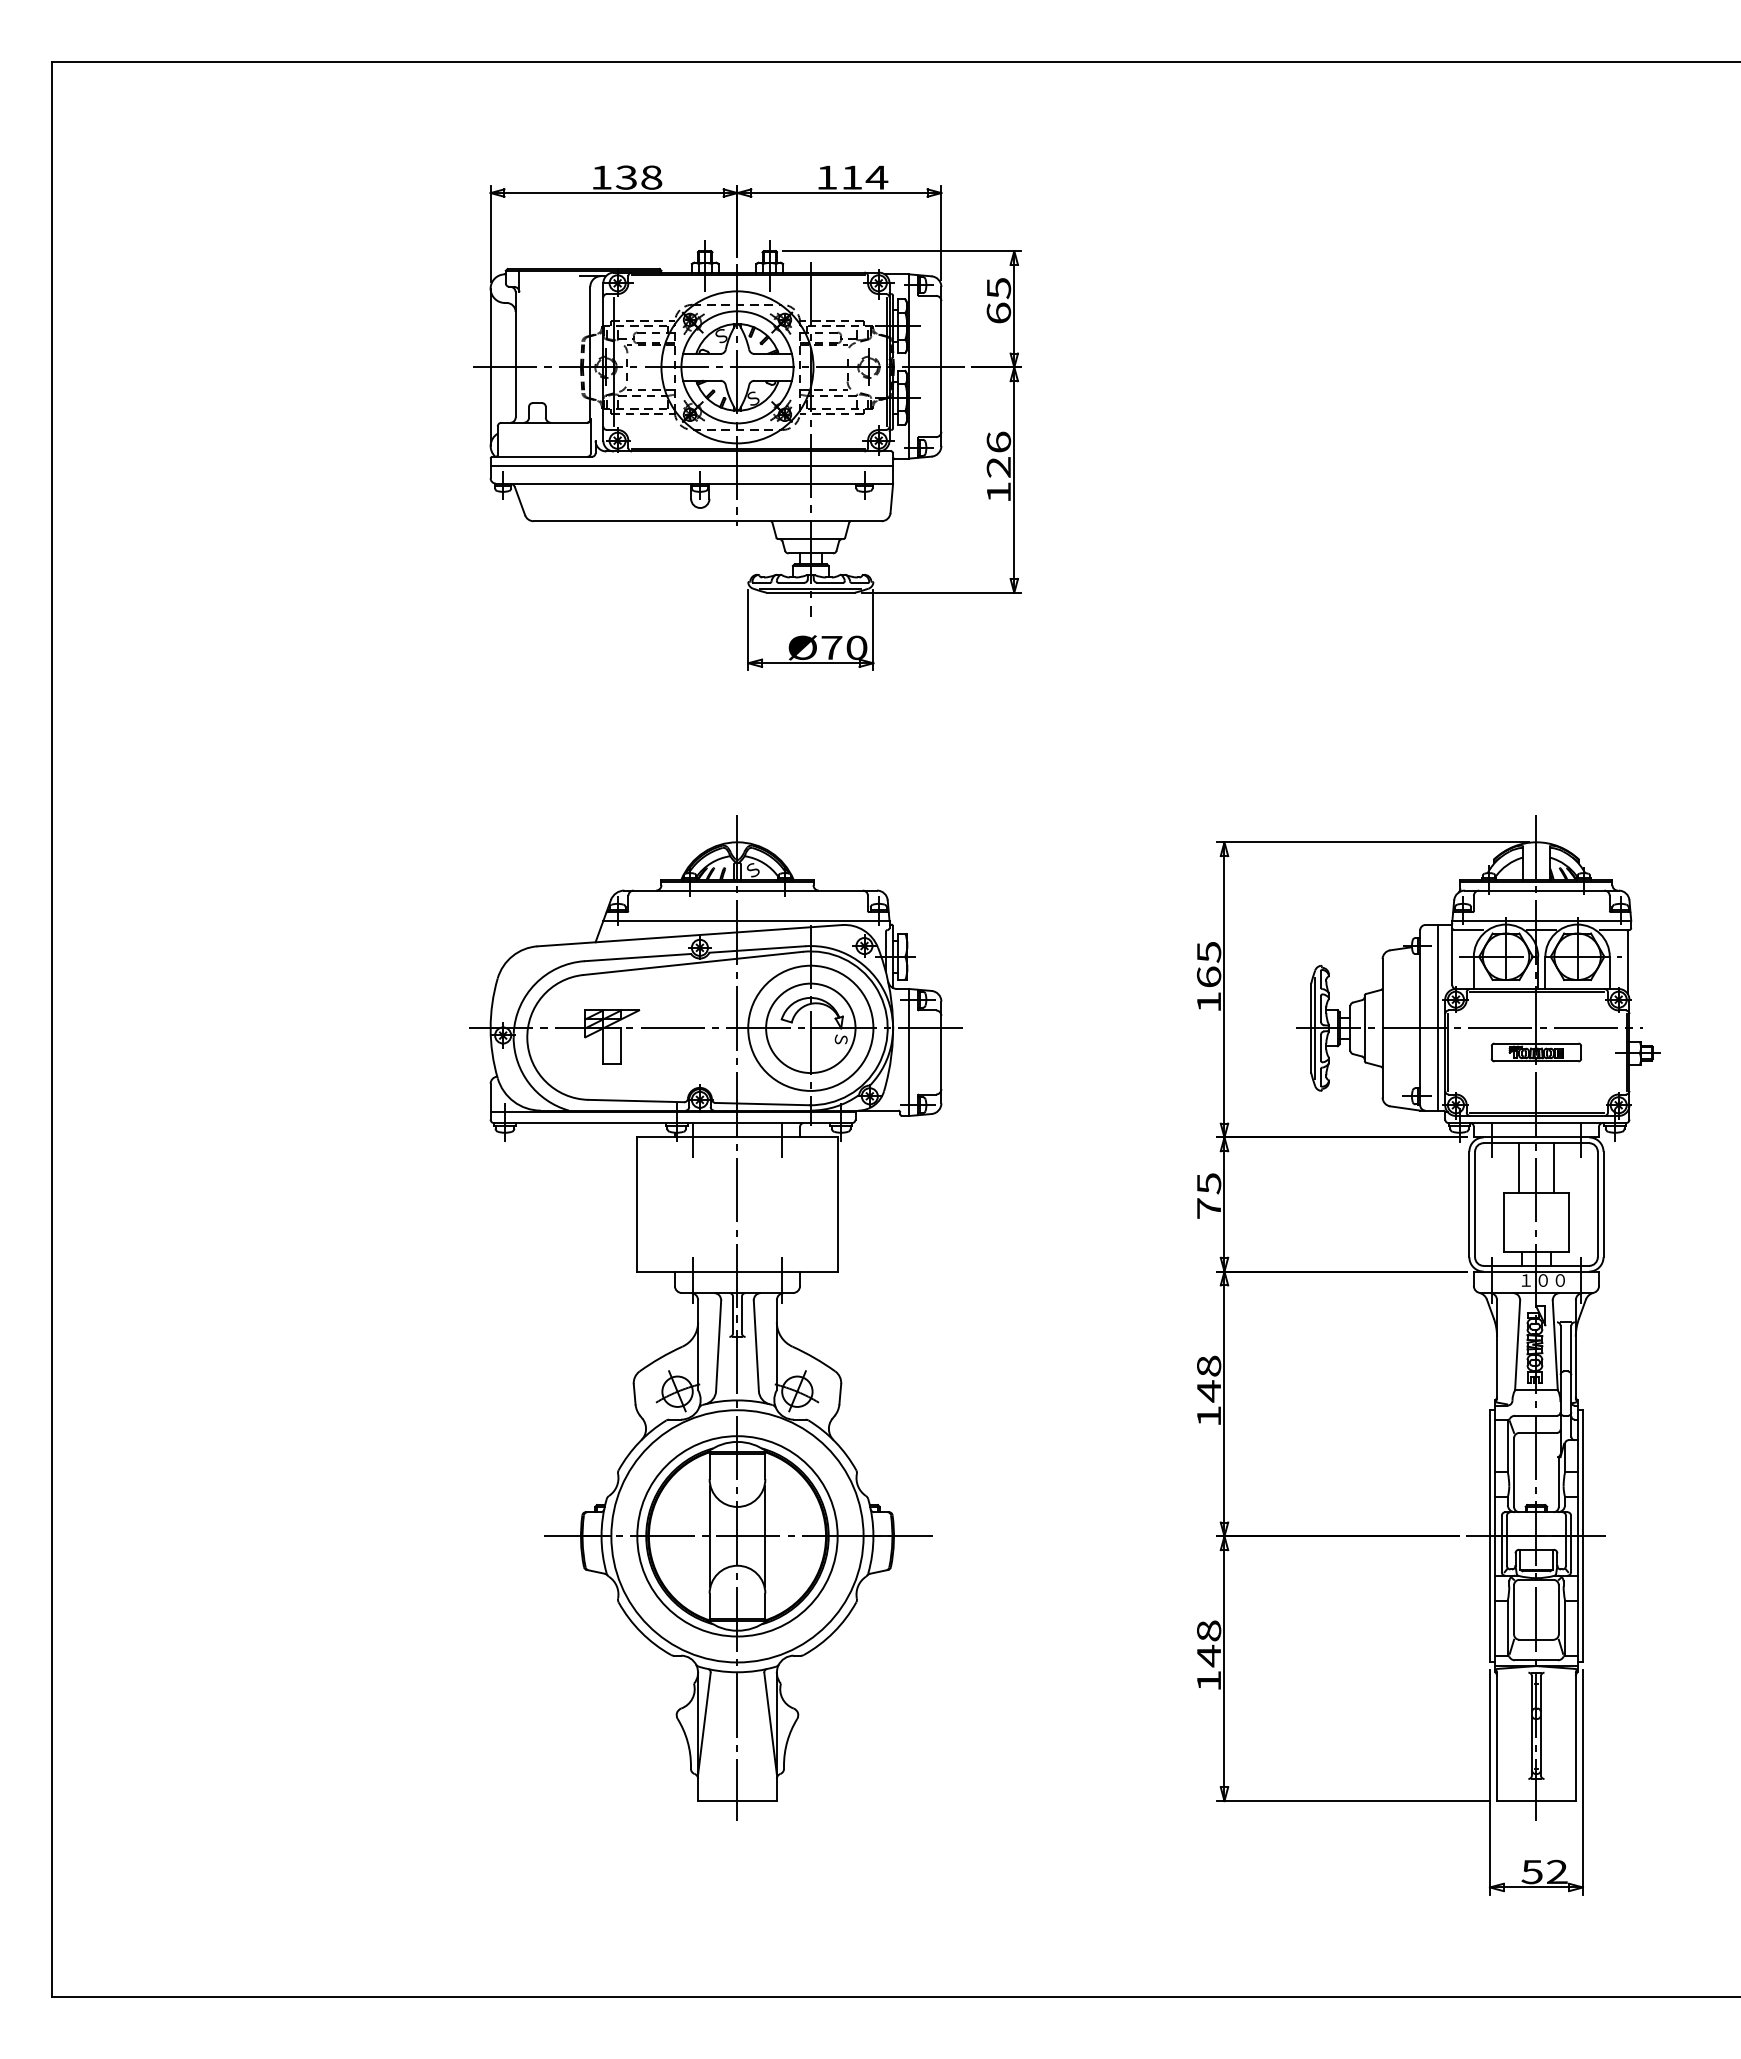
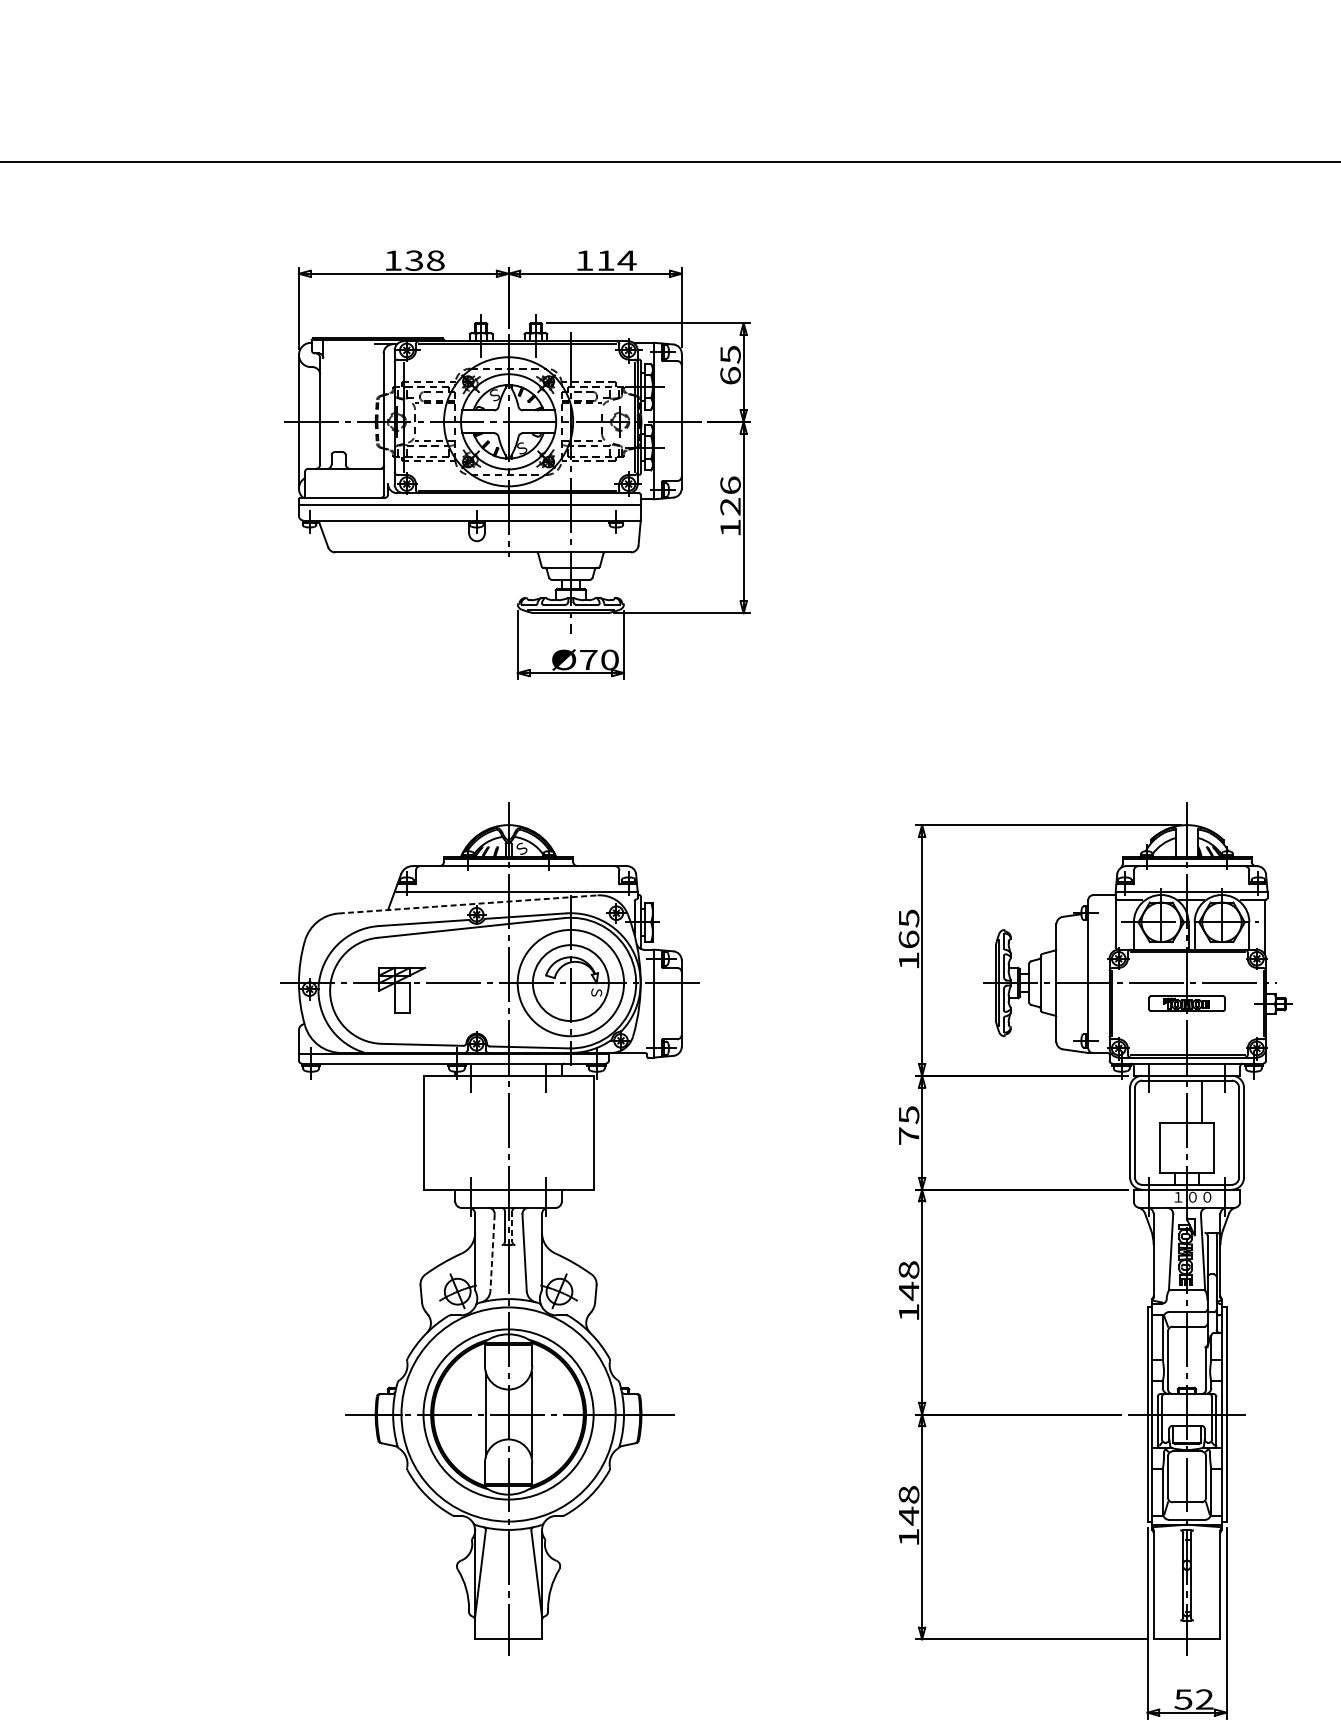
line: (689, 935) -> (467, 904), solid -> dashed
line: (1438, 1017) -> (1103, 973), removed
line: (1518, 1167) -> (1171, 1101), removed
line: (741, 1315) -> (511, 1226), solid -> dashed
line: (718, 1346) -> (492, 1253), solid -> dashed

